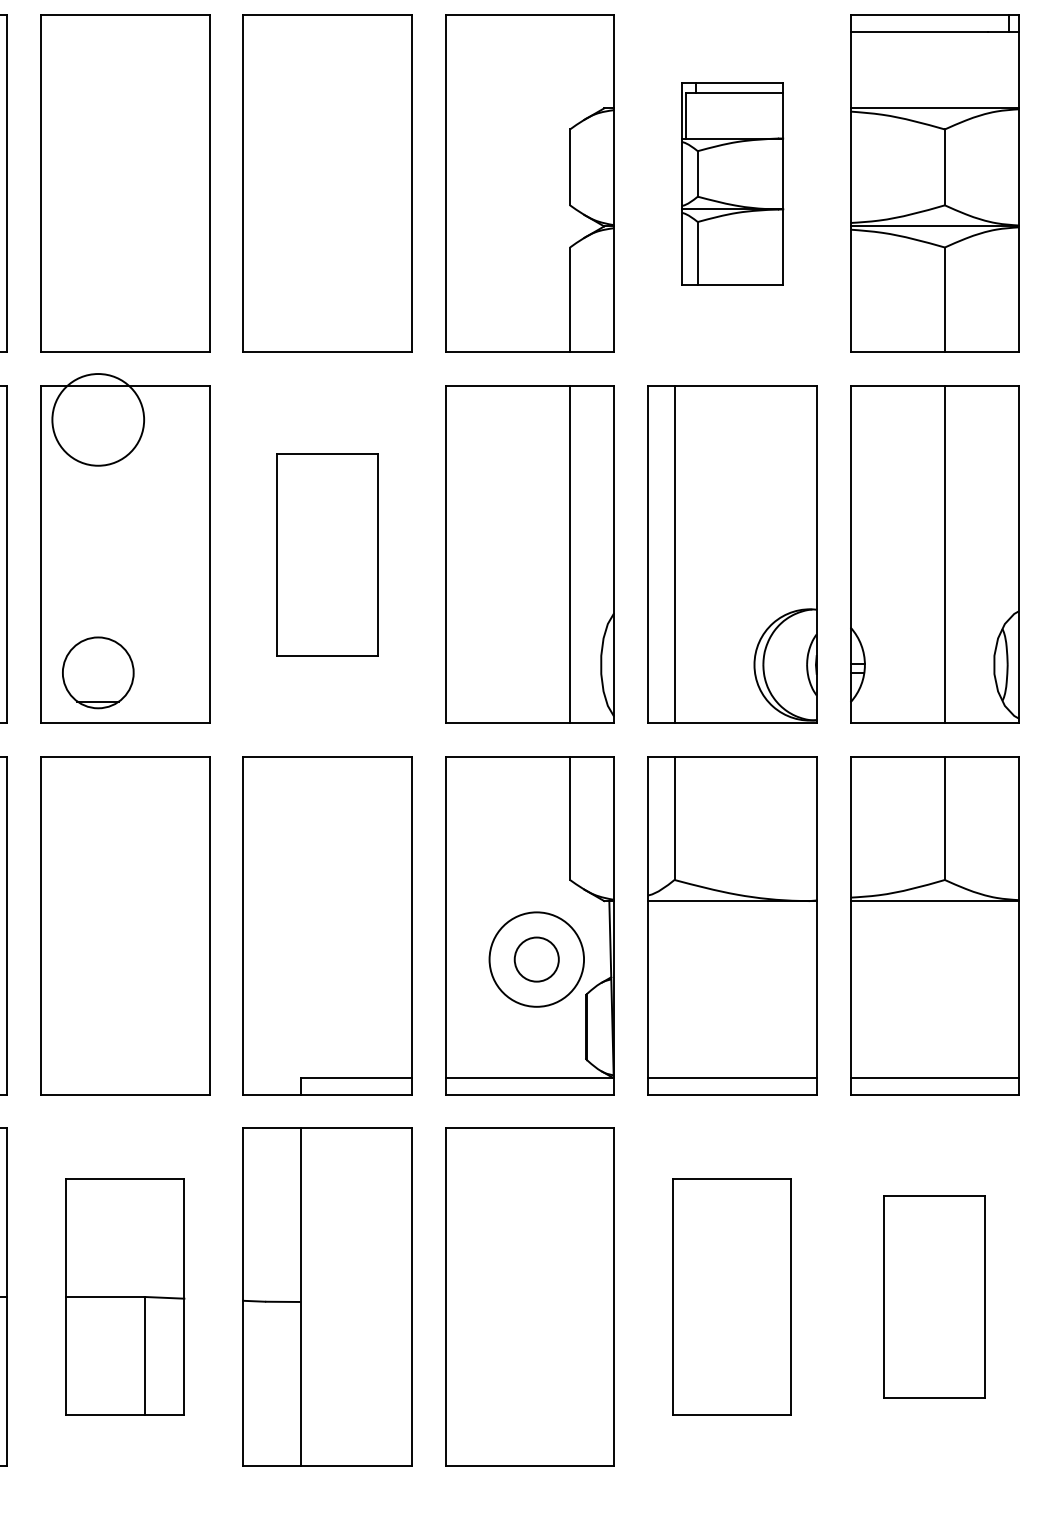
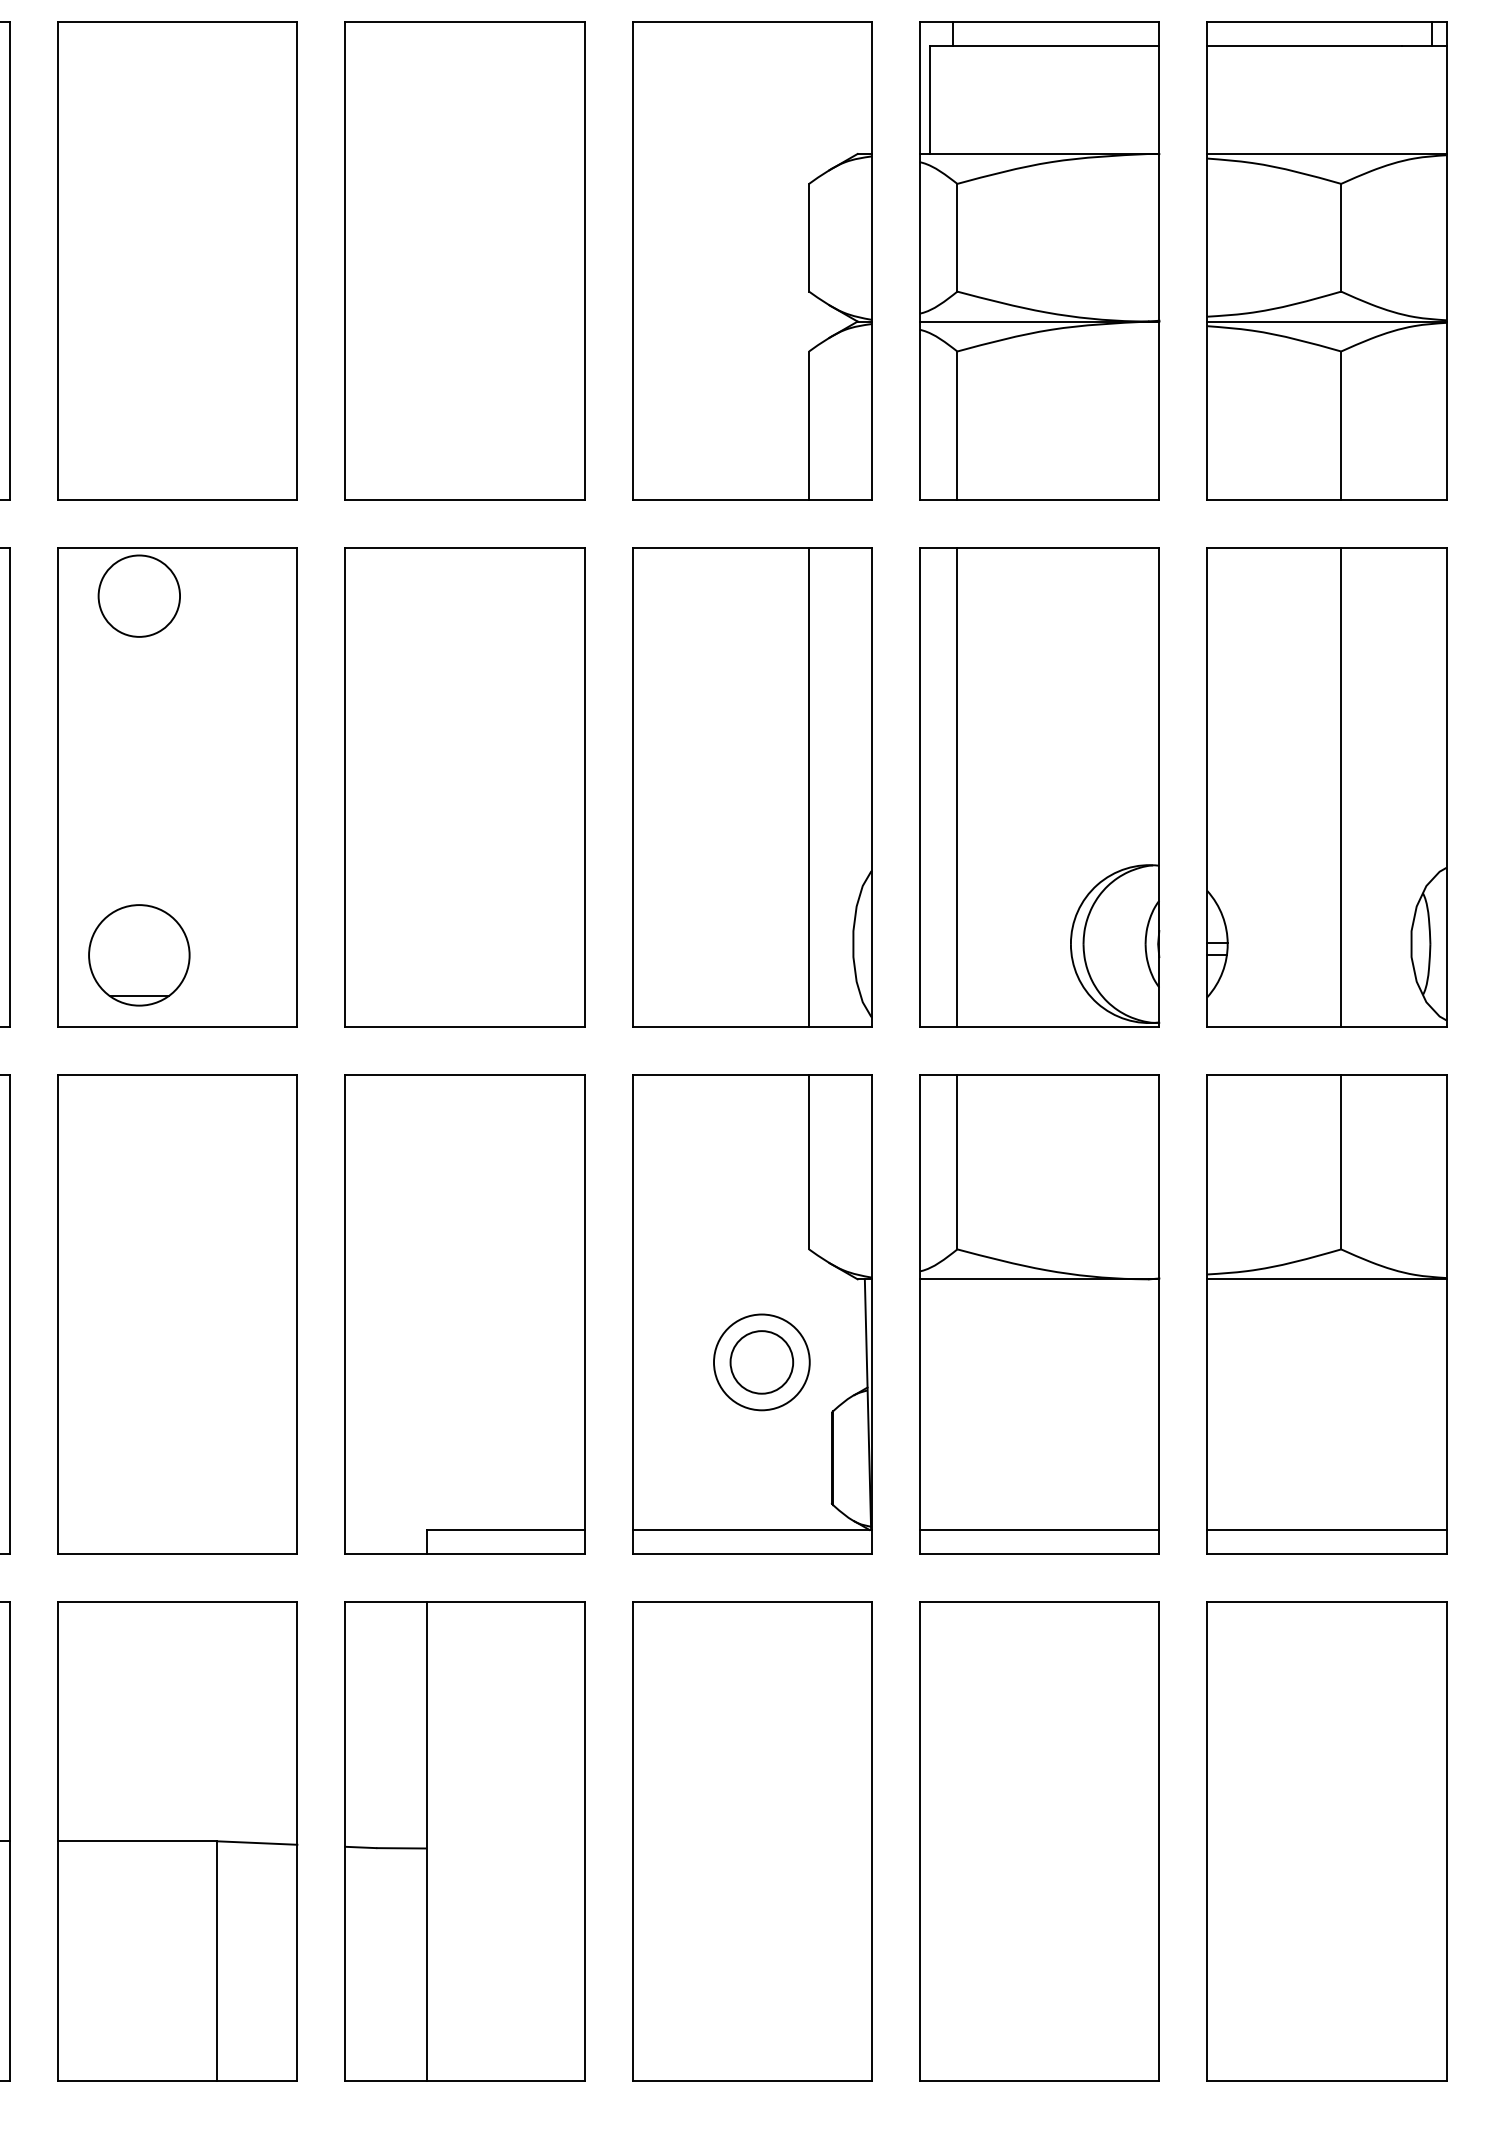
part: (732, 183) -> (1039, 260), size x1.67
circle: (98, 419) -> (139, 595), size x0.62
part: (327, 554) -> (464, 787), size x1.67
circle: (536, 959) -> (761, 1362), size x0.71
part: (125, 1297) -> (177, 1841), size x1.43
part: (732, 1297) -> (1039, 1841), size x1.43
part: (934, 1297) -> (1326, 1841), size x1.67

